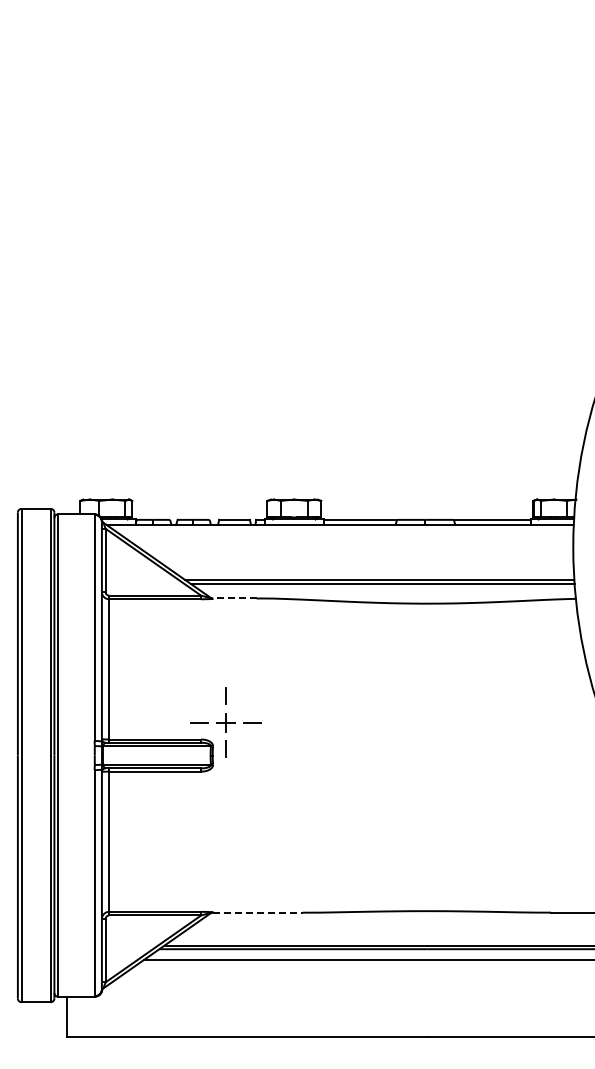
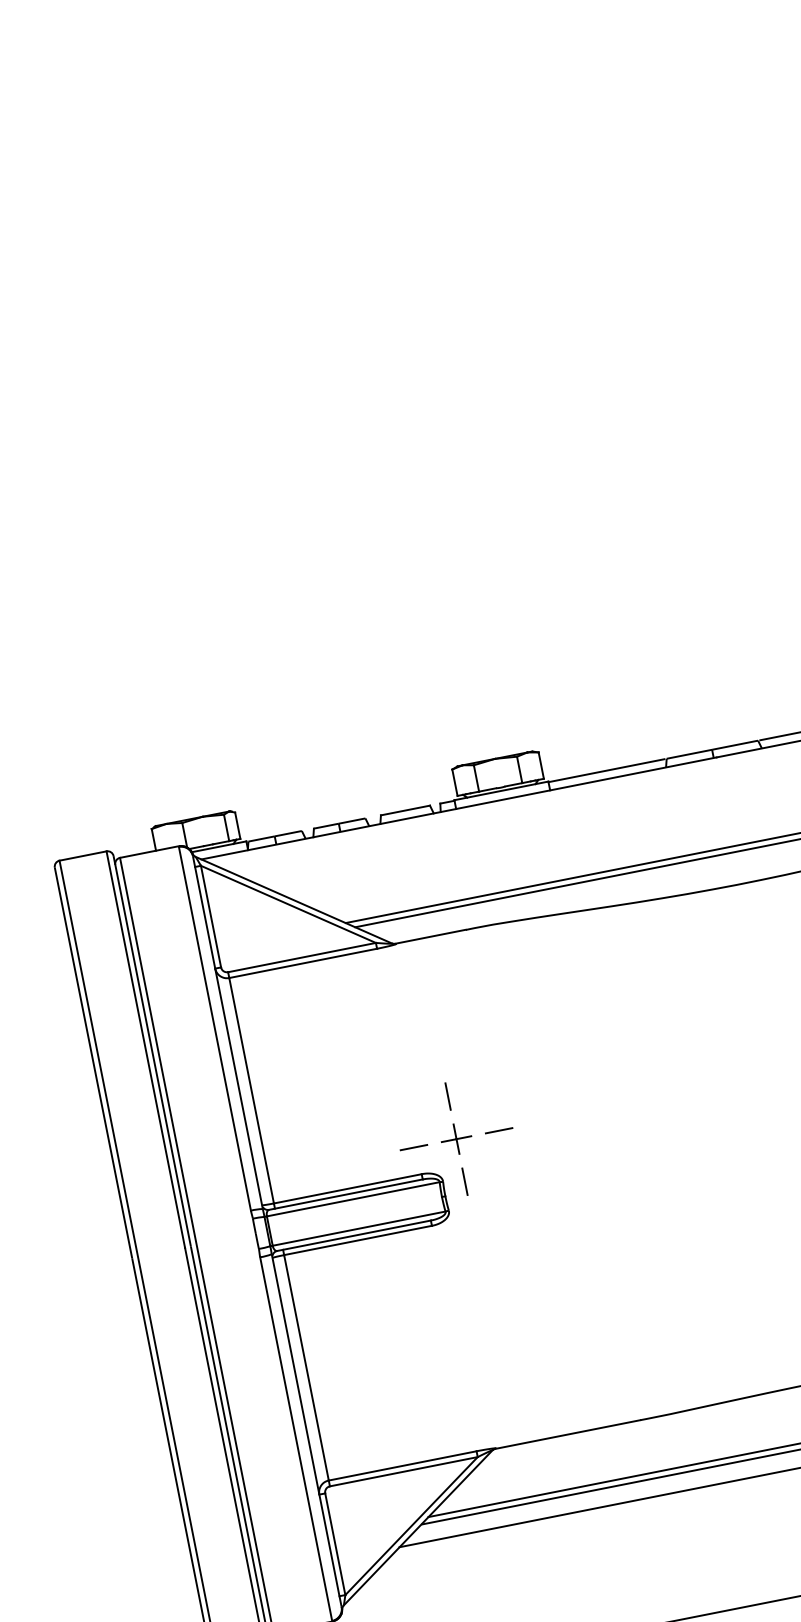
line: (234, 598) -> (430, 936), dashed -> solid
line: (258, 912) -> (568, 1434), dashed -> solid

